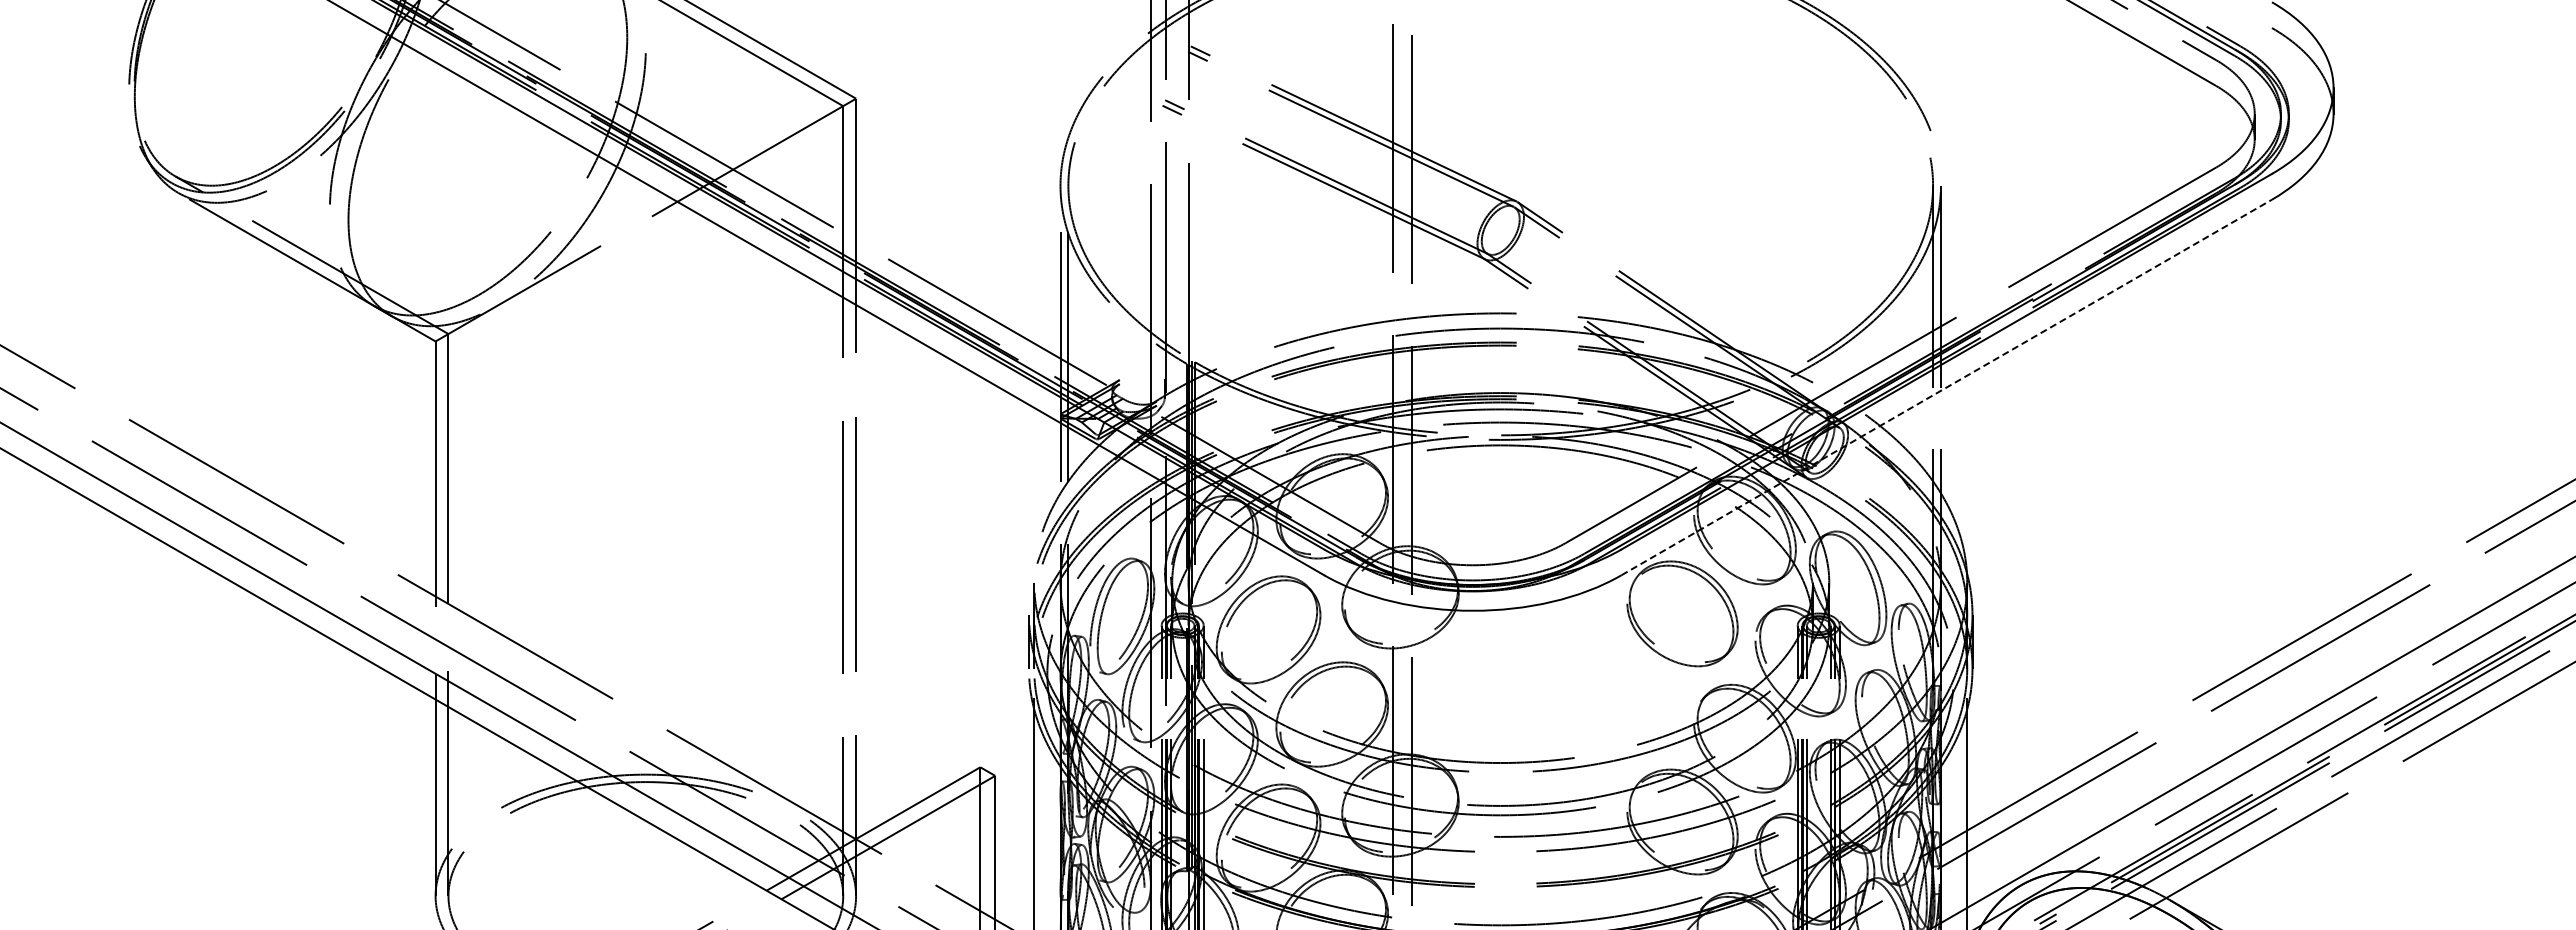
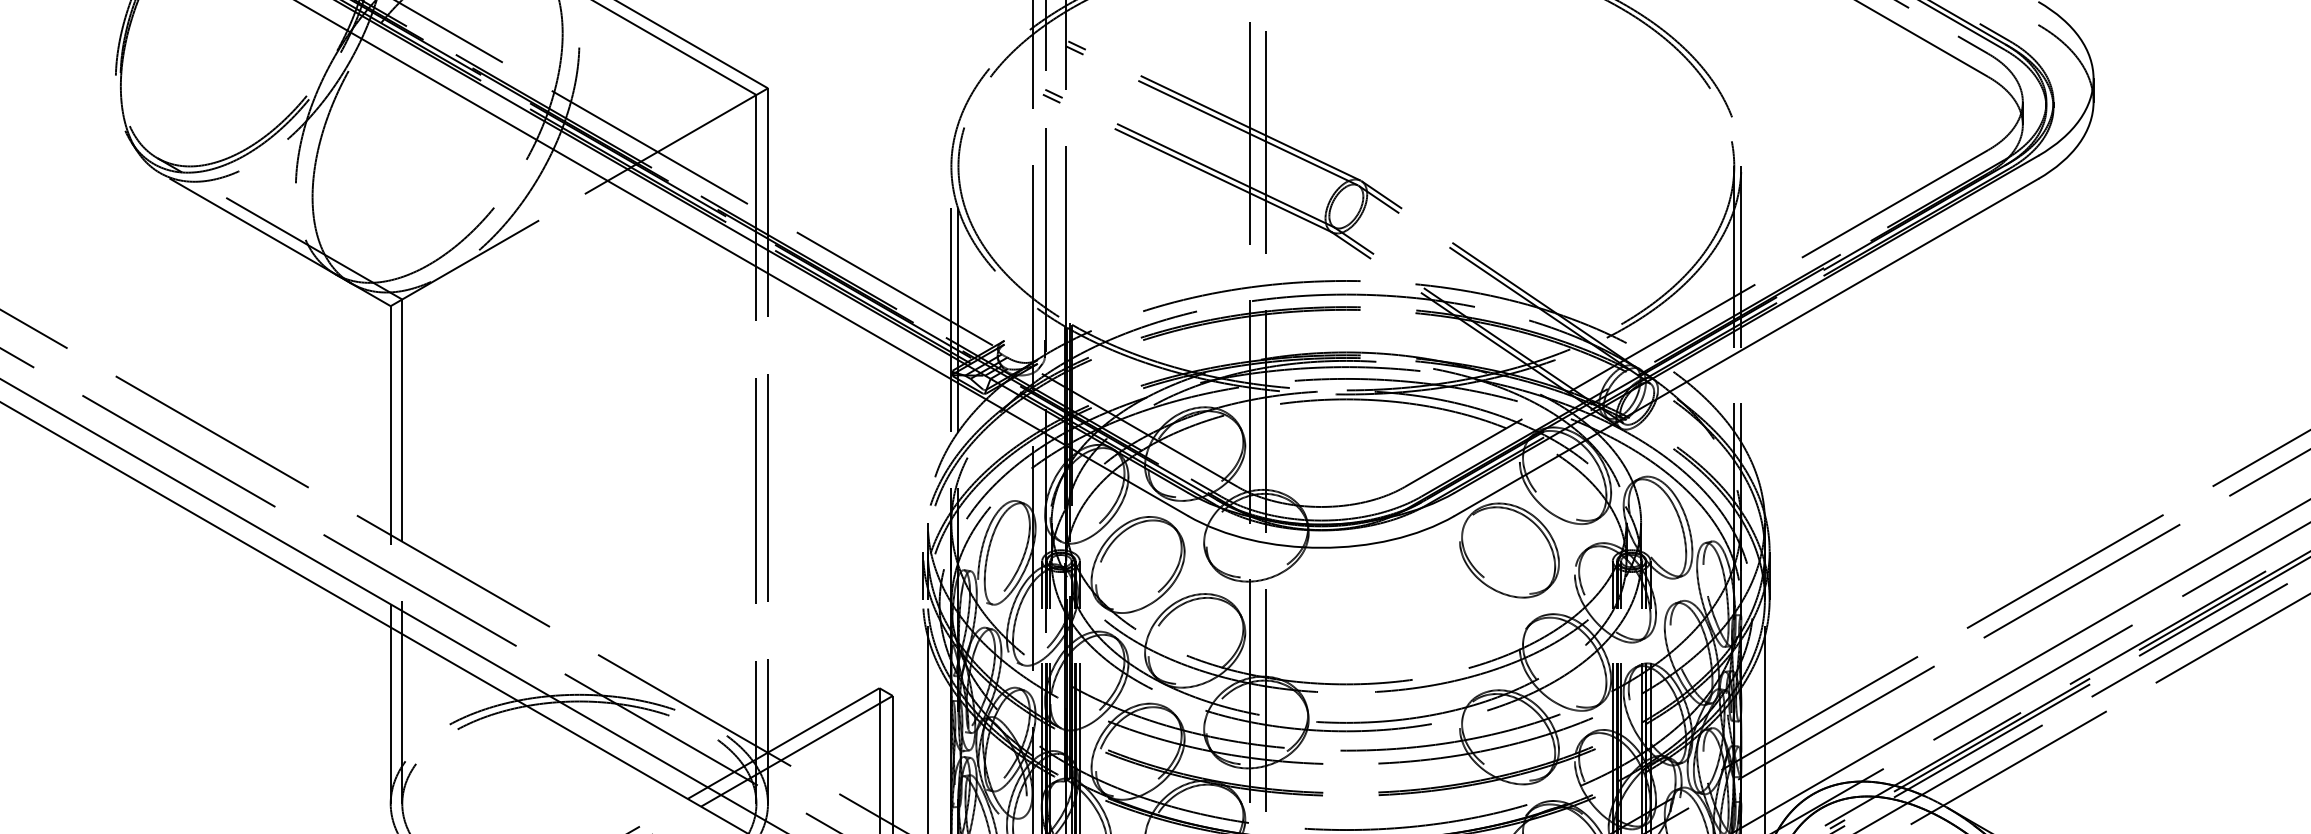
line: (1946, 387) -> (1746, 347), dashed -> solid

